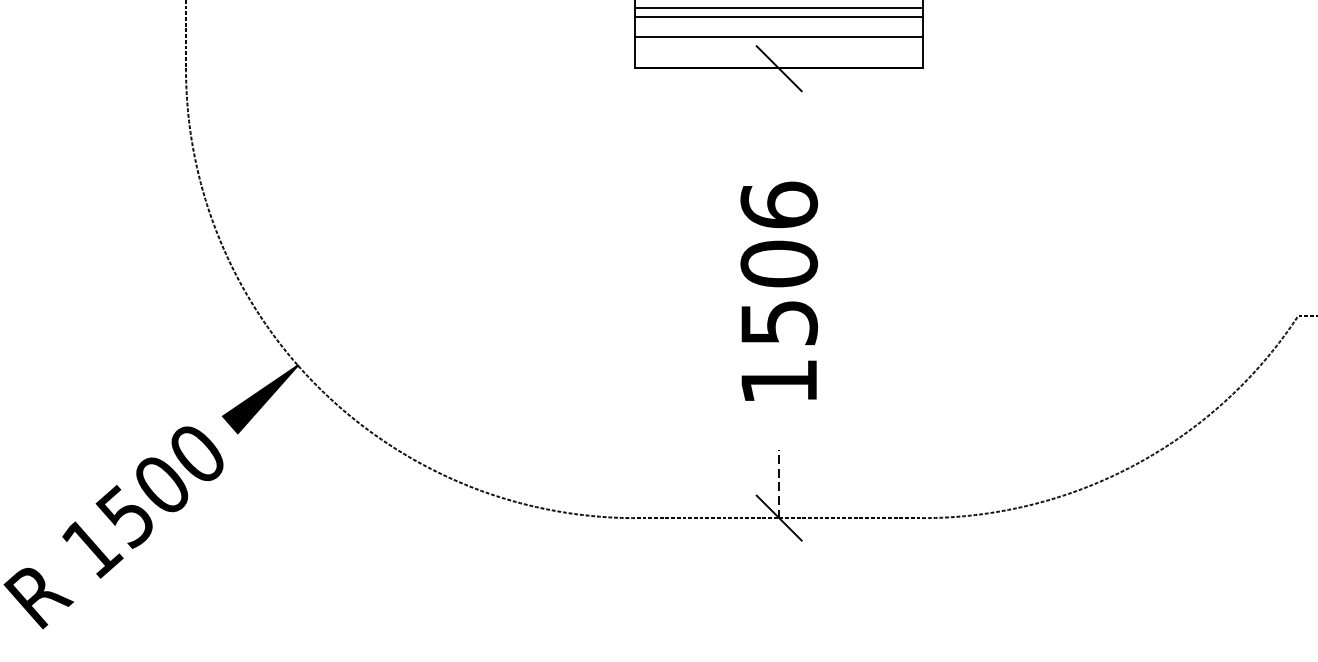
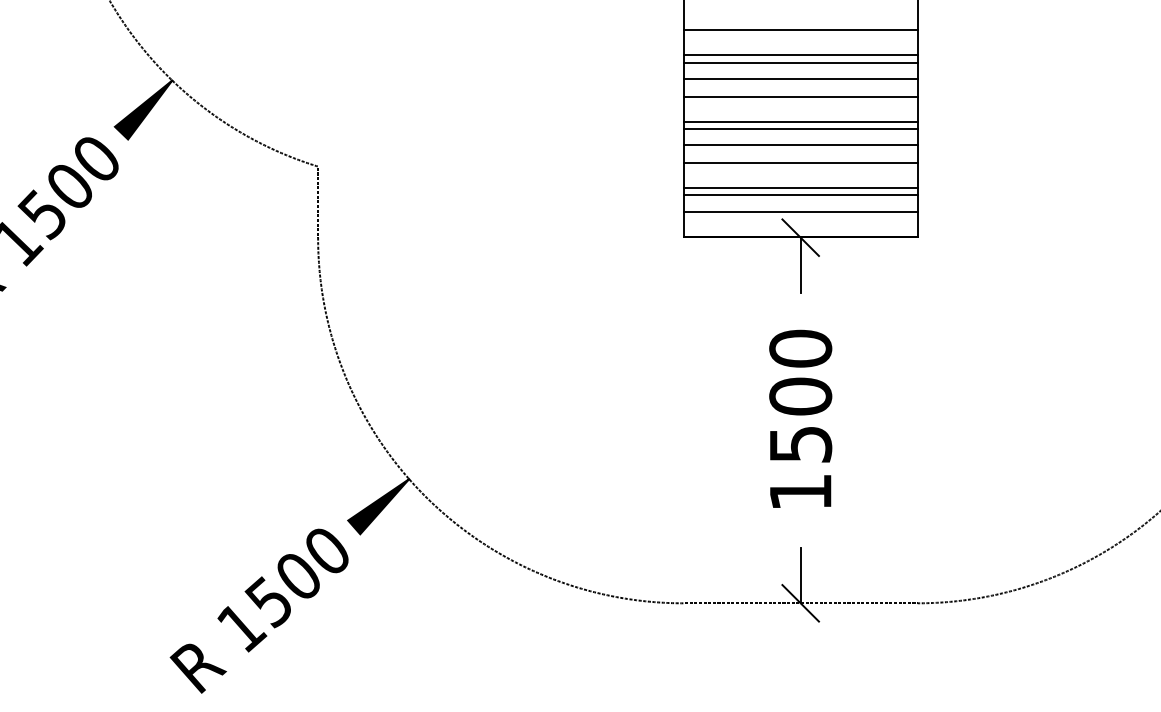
line: (778, 101) -> (800, 264), added
text: (778, 204) -> (800, 348), 1506 -> 1500
line: (778, 483) -> (800, 575), dashed -> solid

